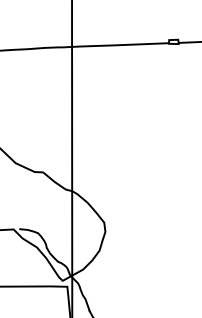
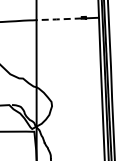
line: (117, 45) -> (57, 19), solid -> dashed

